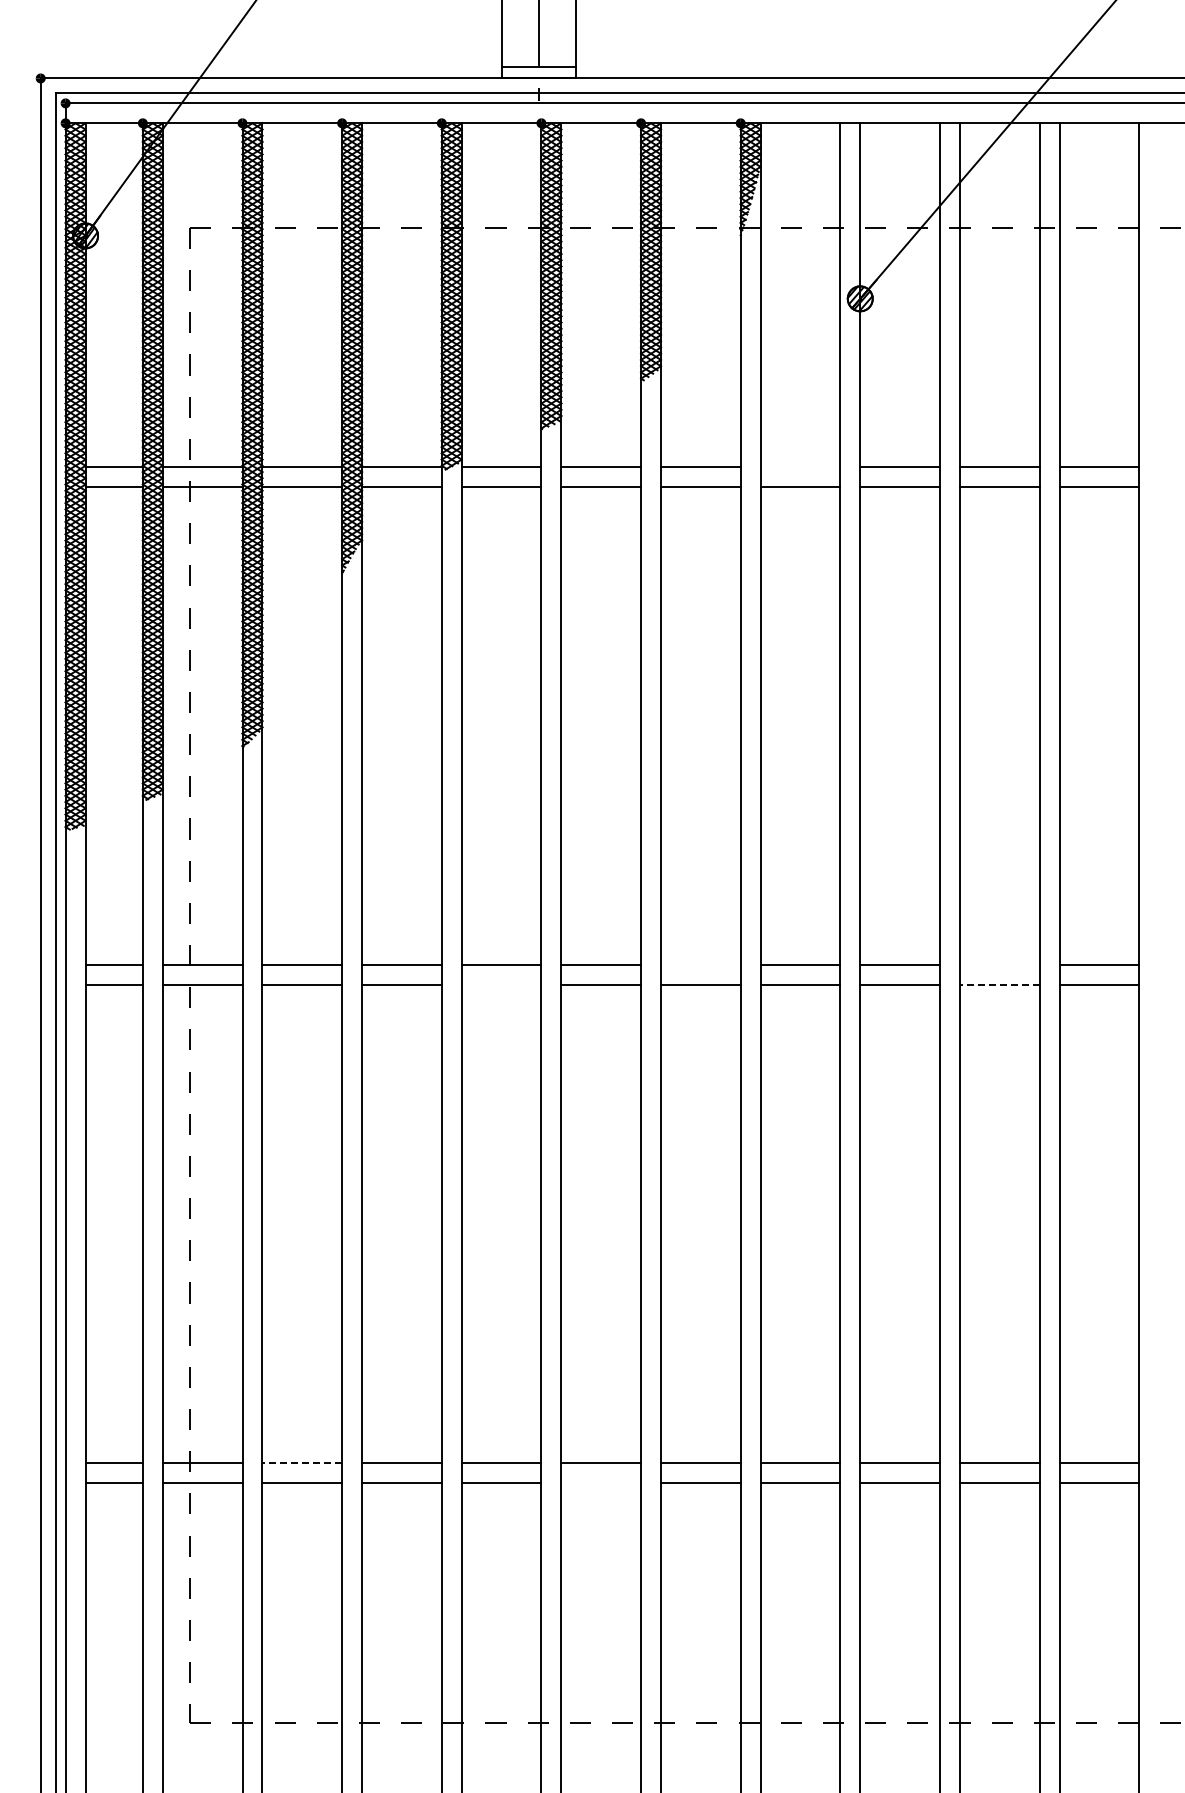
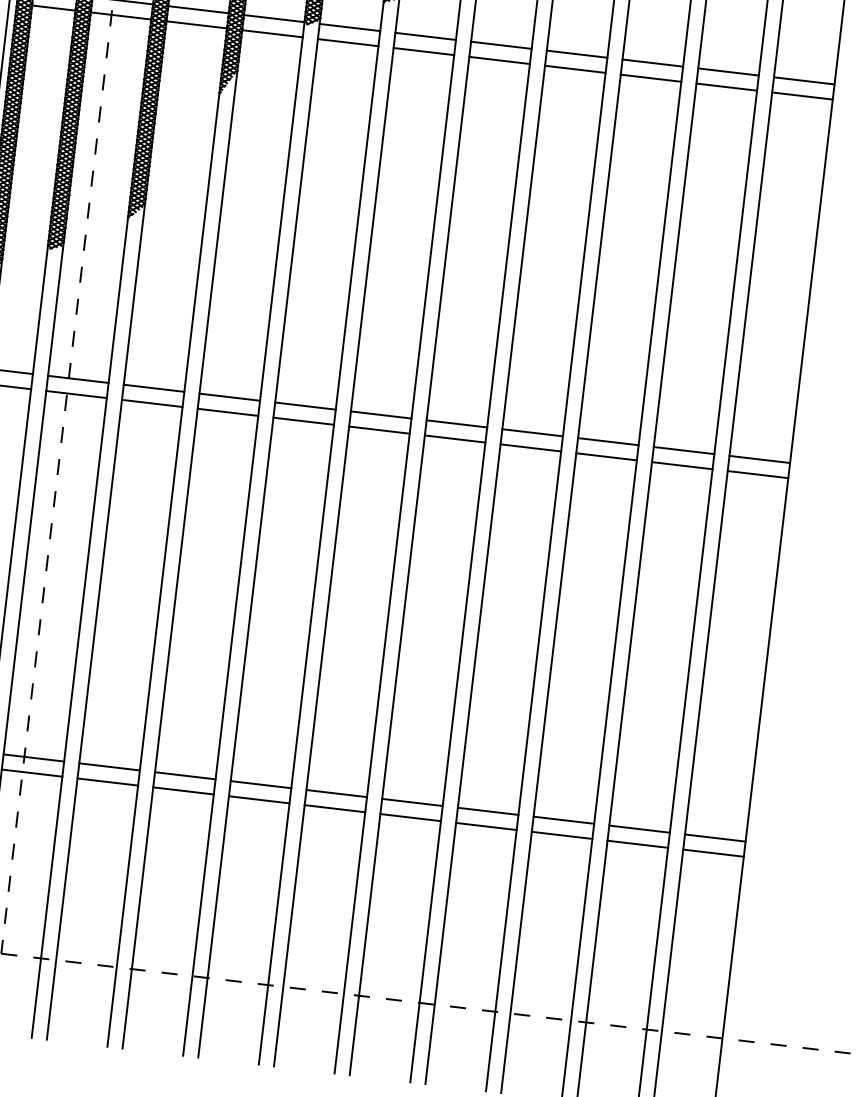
line: (800, 467) -> (577, 54), added
line: (700, 965) -> (456, 424), added
line: (999, 965) -> (683, 450), added
line: (501, 985) -> (303, 421), added
line: (999, 985) -> (682, 465), dashed -> solid
line: (302, 1463) -> (109, 766), dashed -> solid
line: (601, 1483) -> (335, 808), added

